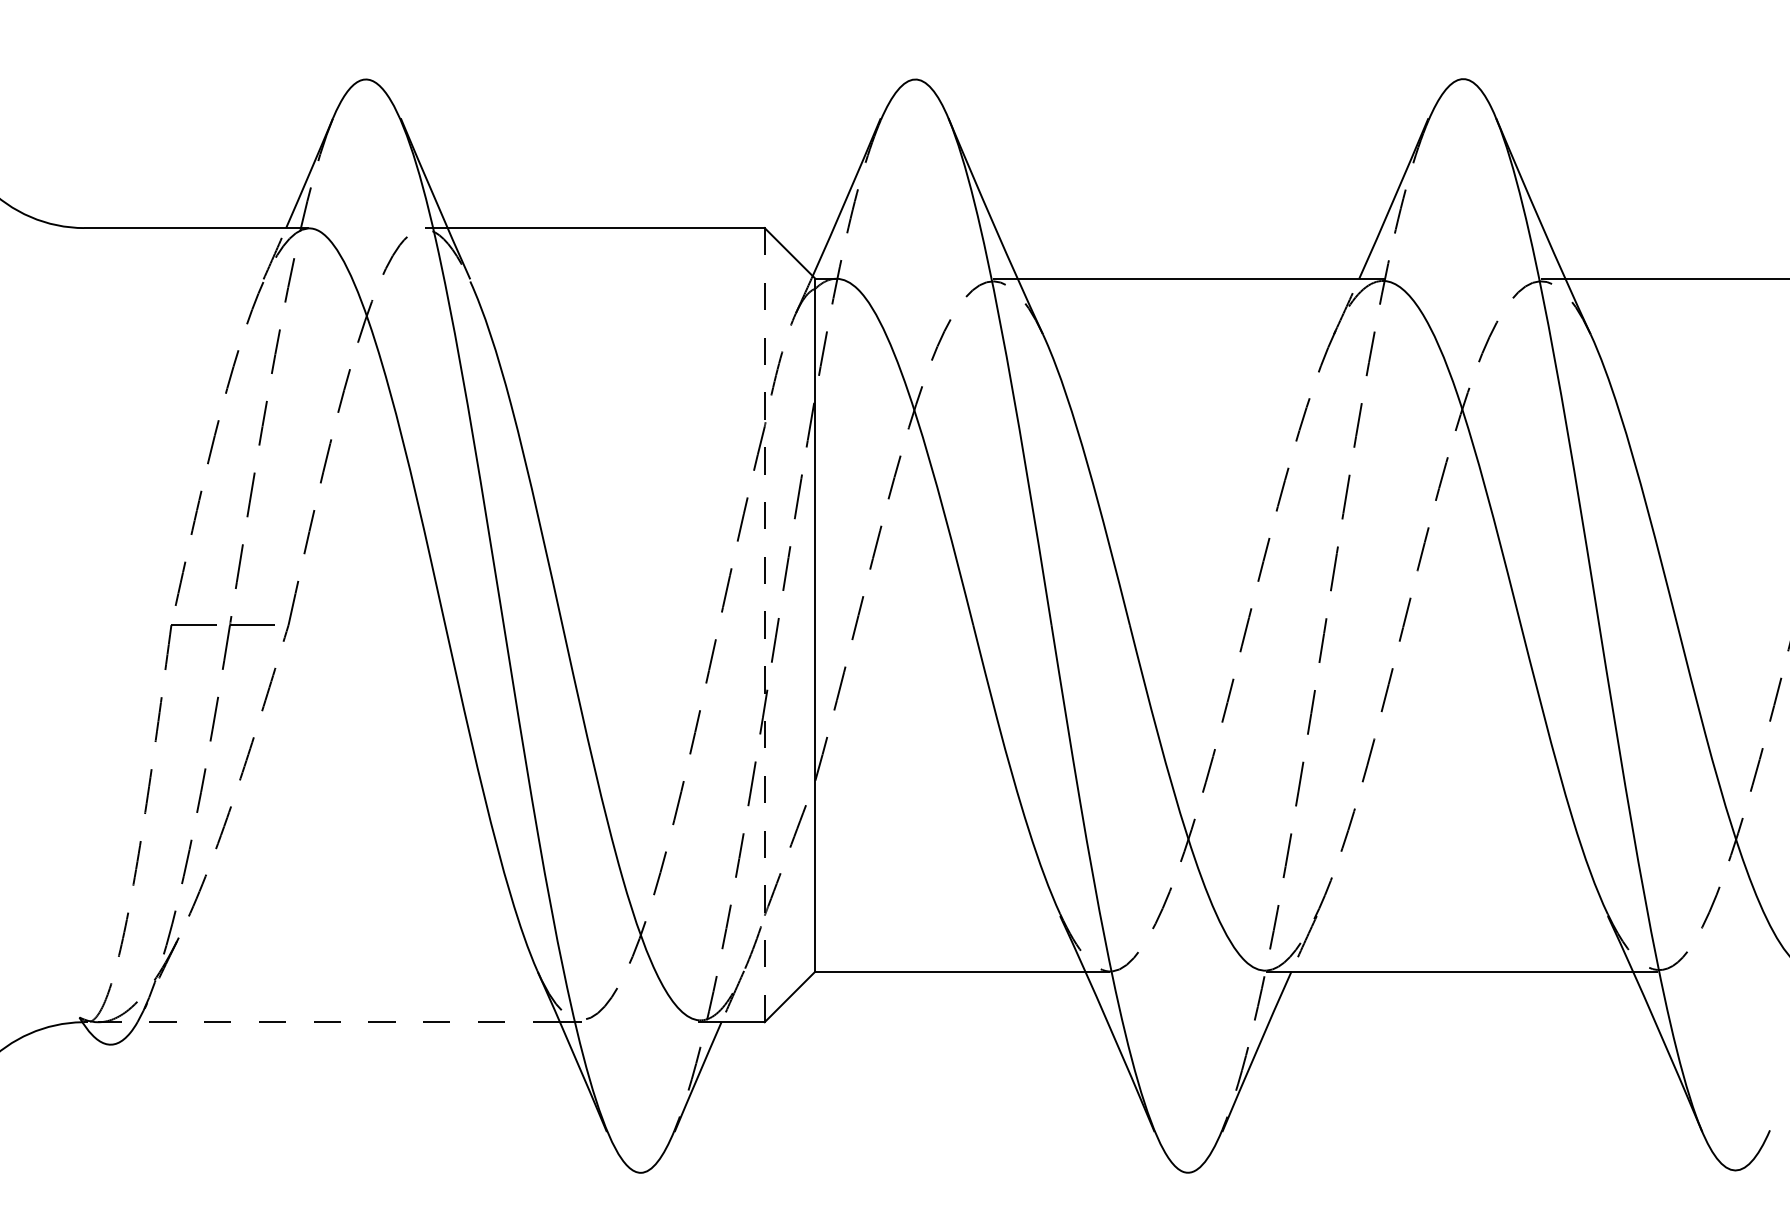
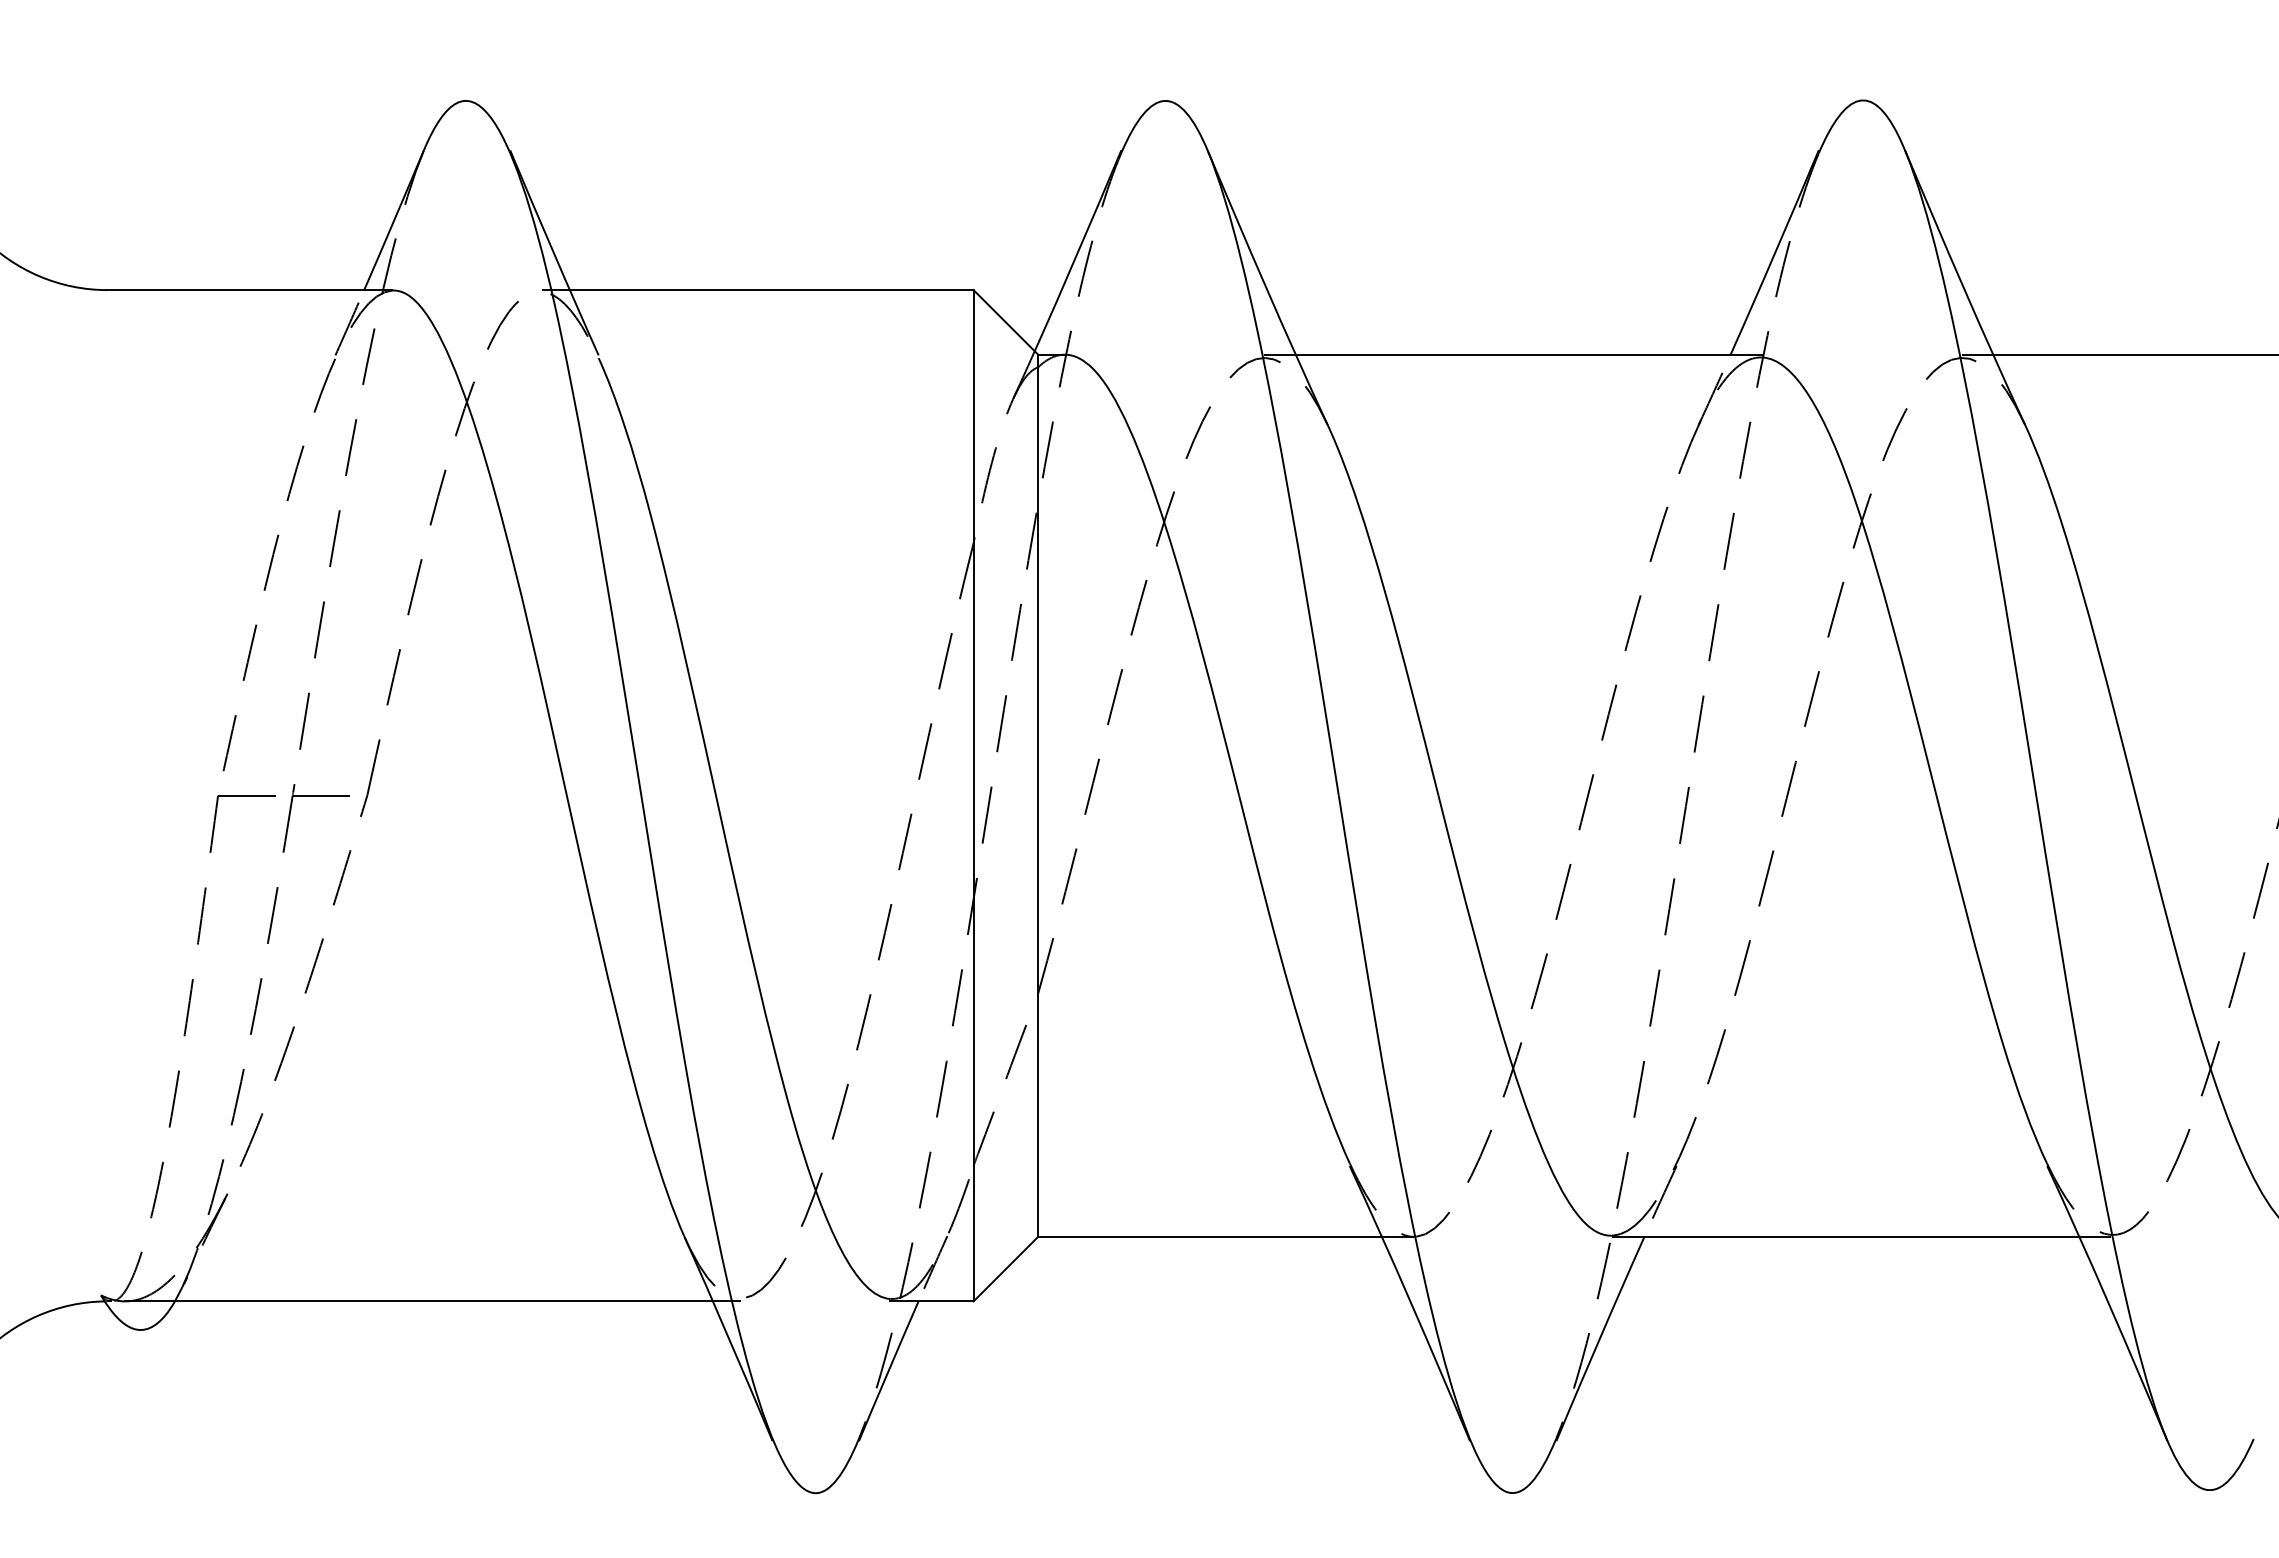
line: (764, 624) -> (973, 795), dashed -> solid
line: (329, 1022) -> (419, 1301), dashed -> solid

